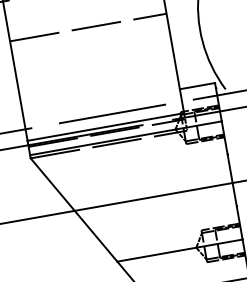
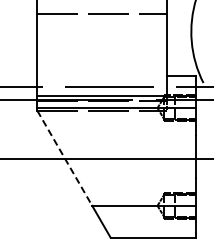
line: (73, 210) -> (64, 158), solid -> dashed

